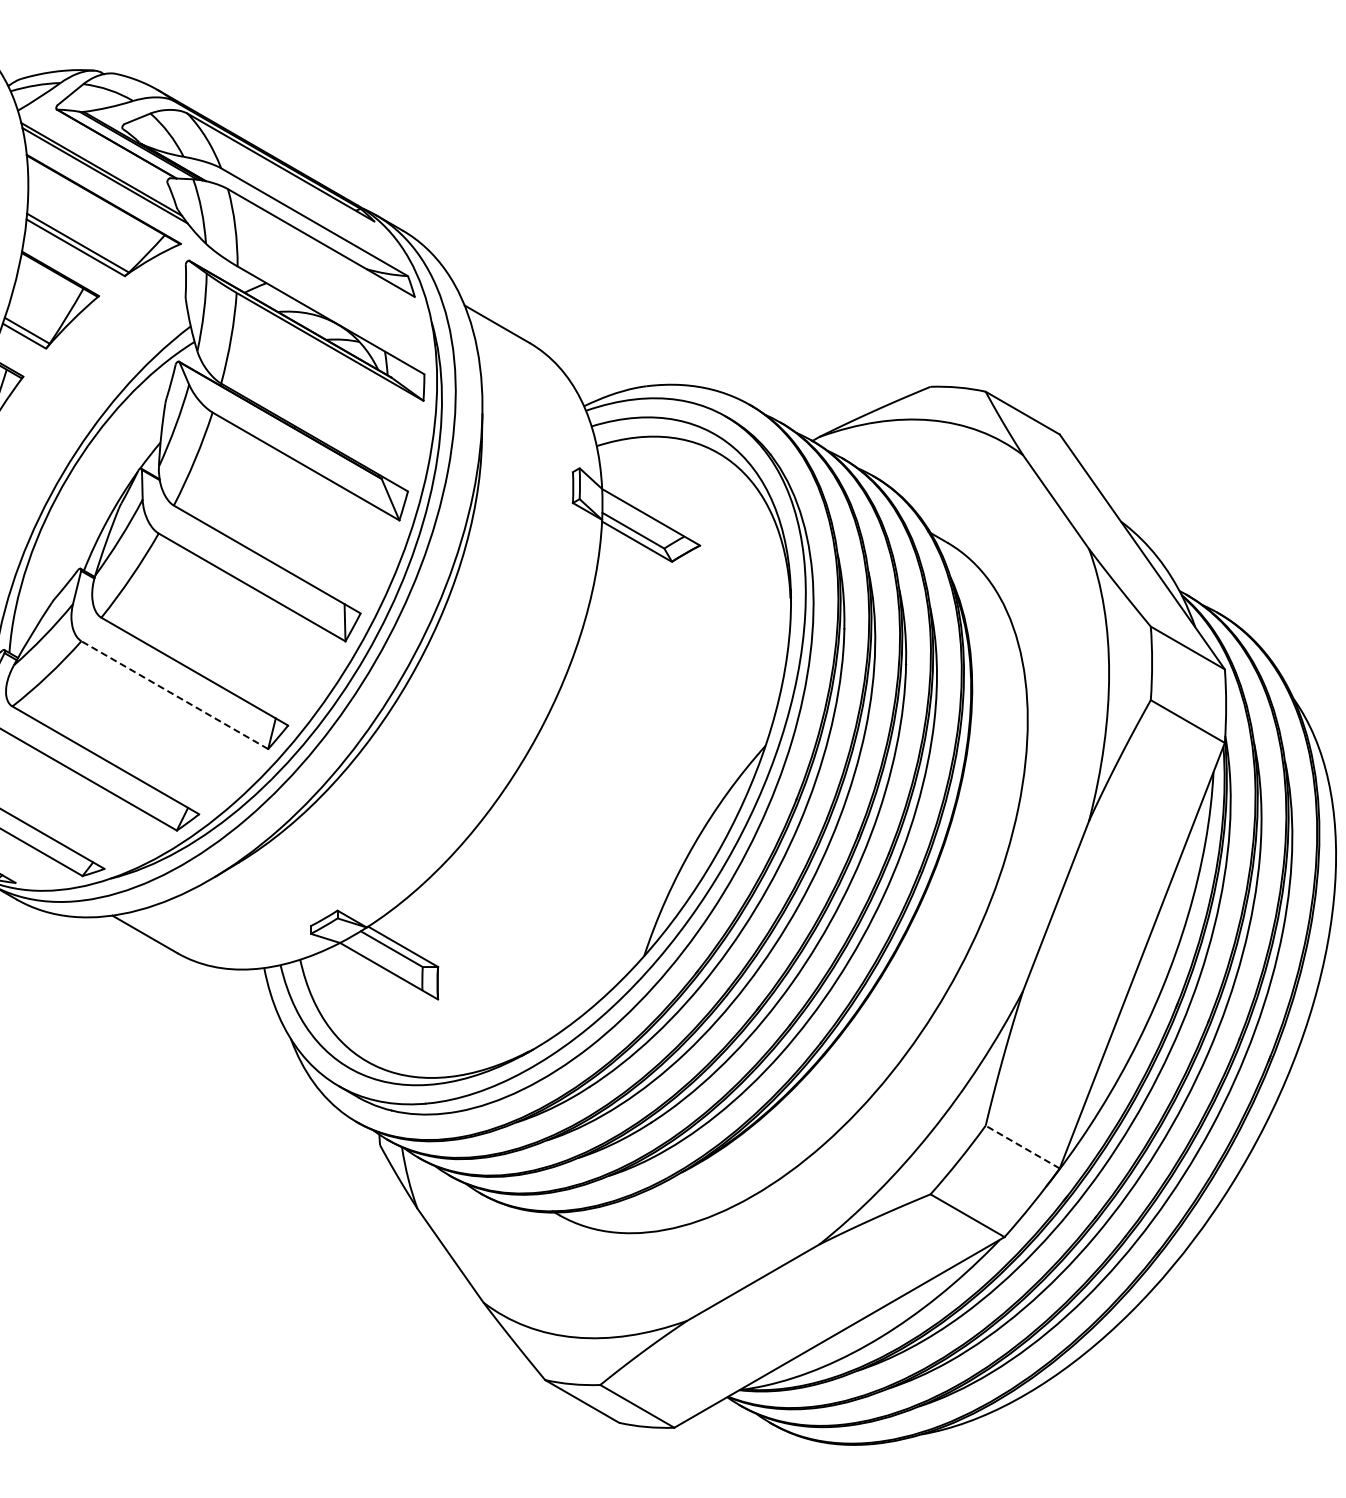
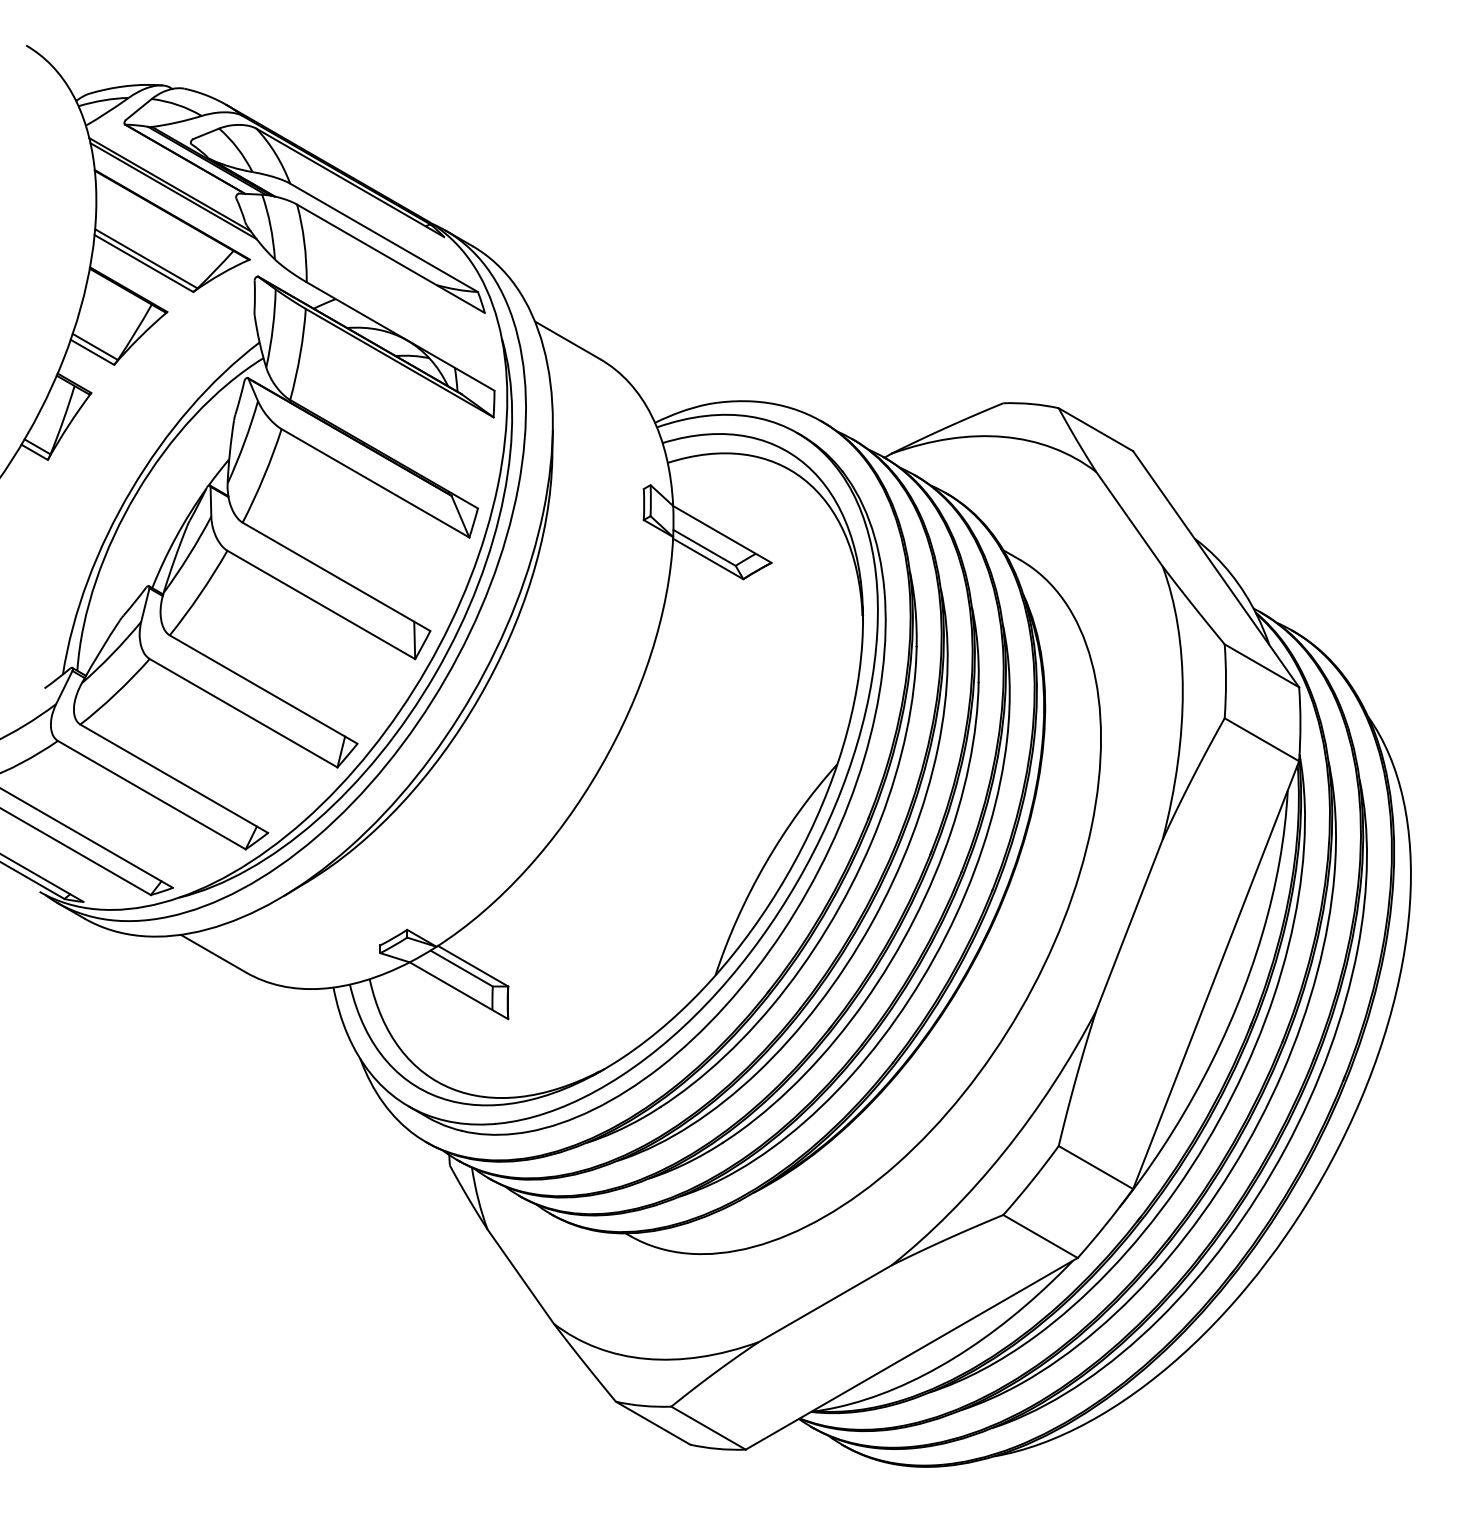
line: (174, 694) -> (243, 712), dashed -> solid
line: (1022, 1147) -> (1095, 1167), dashed -> solid

